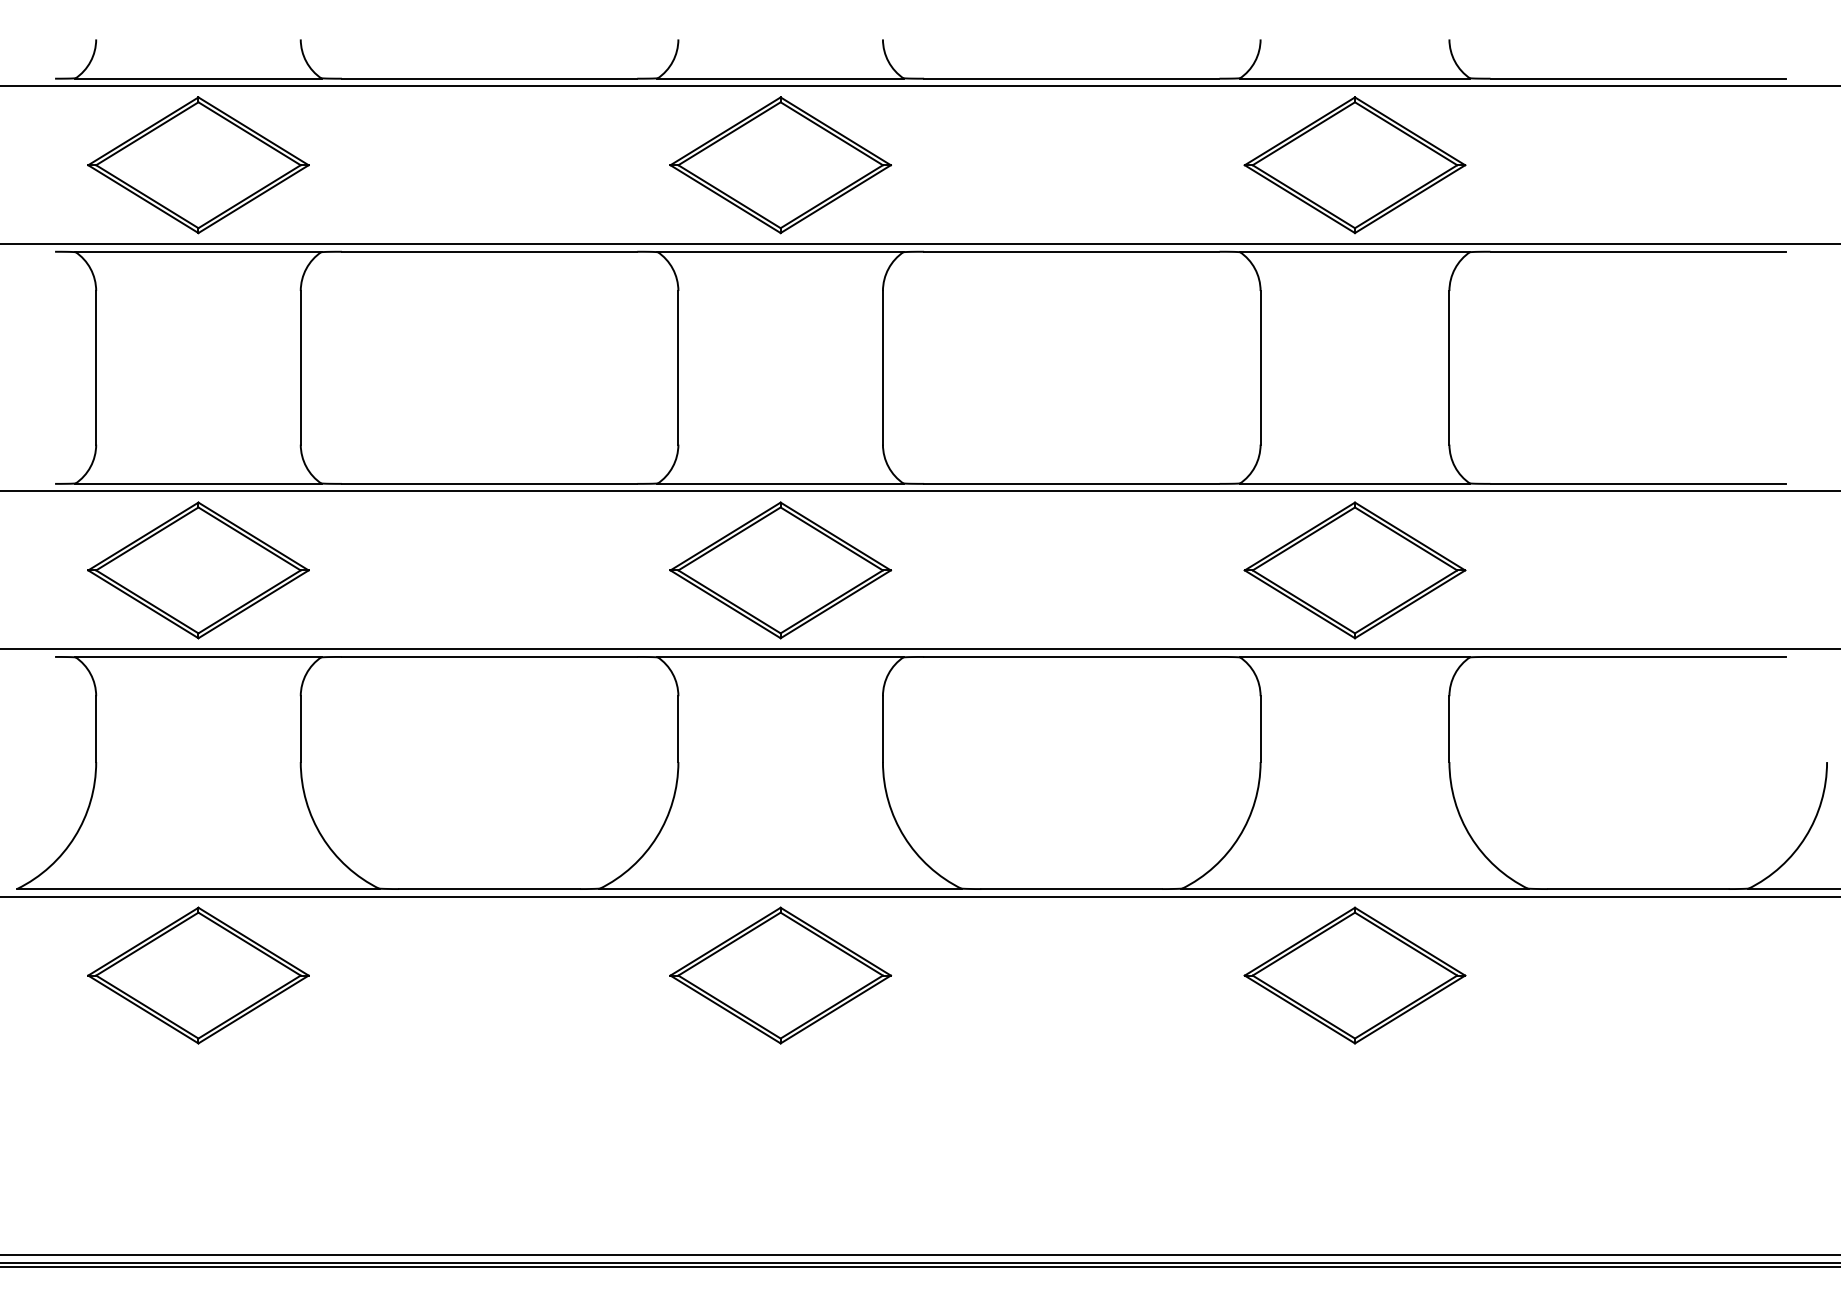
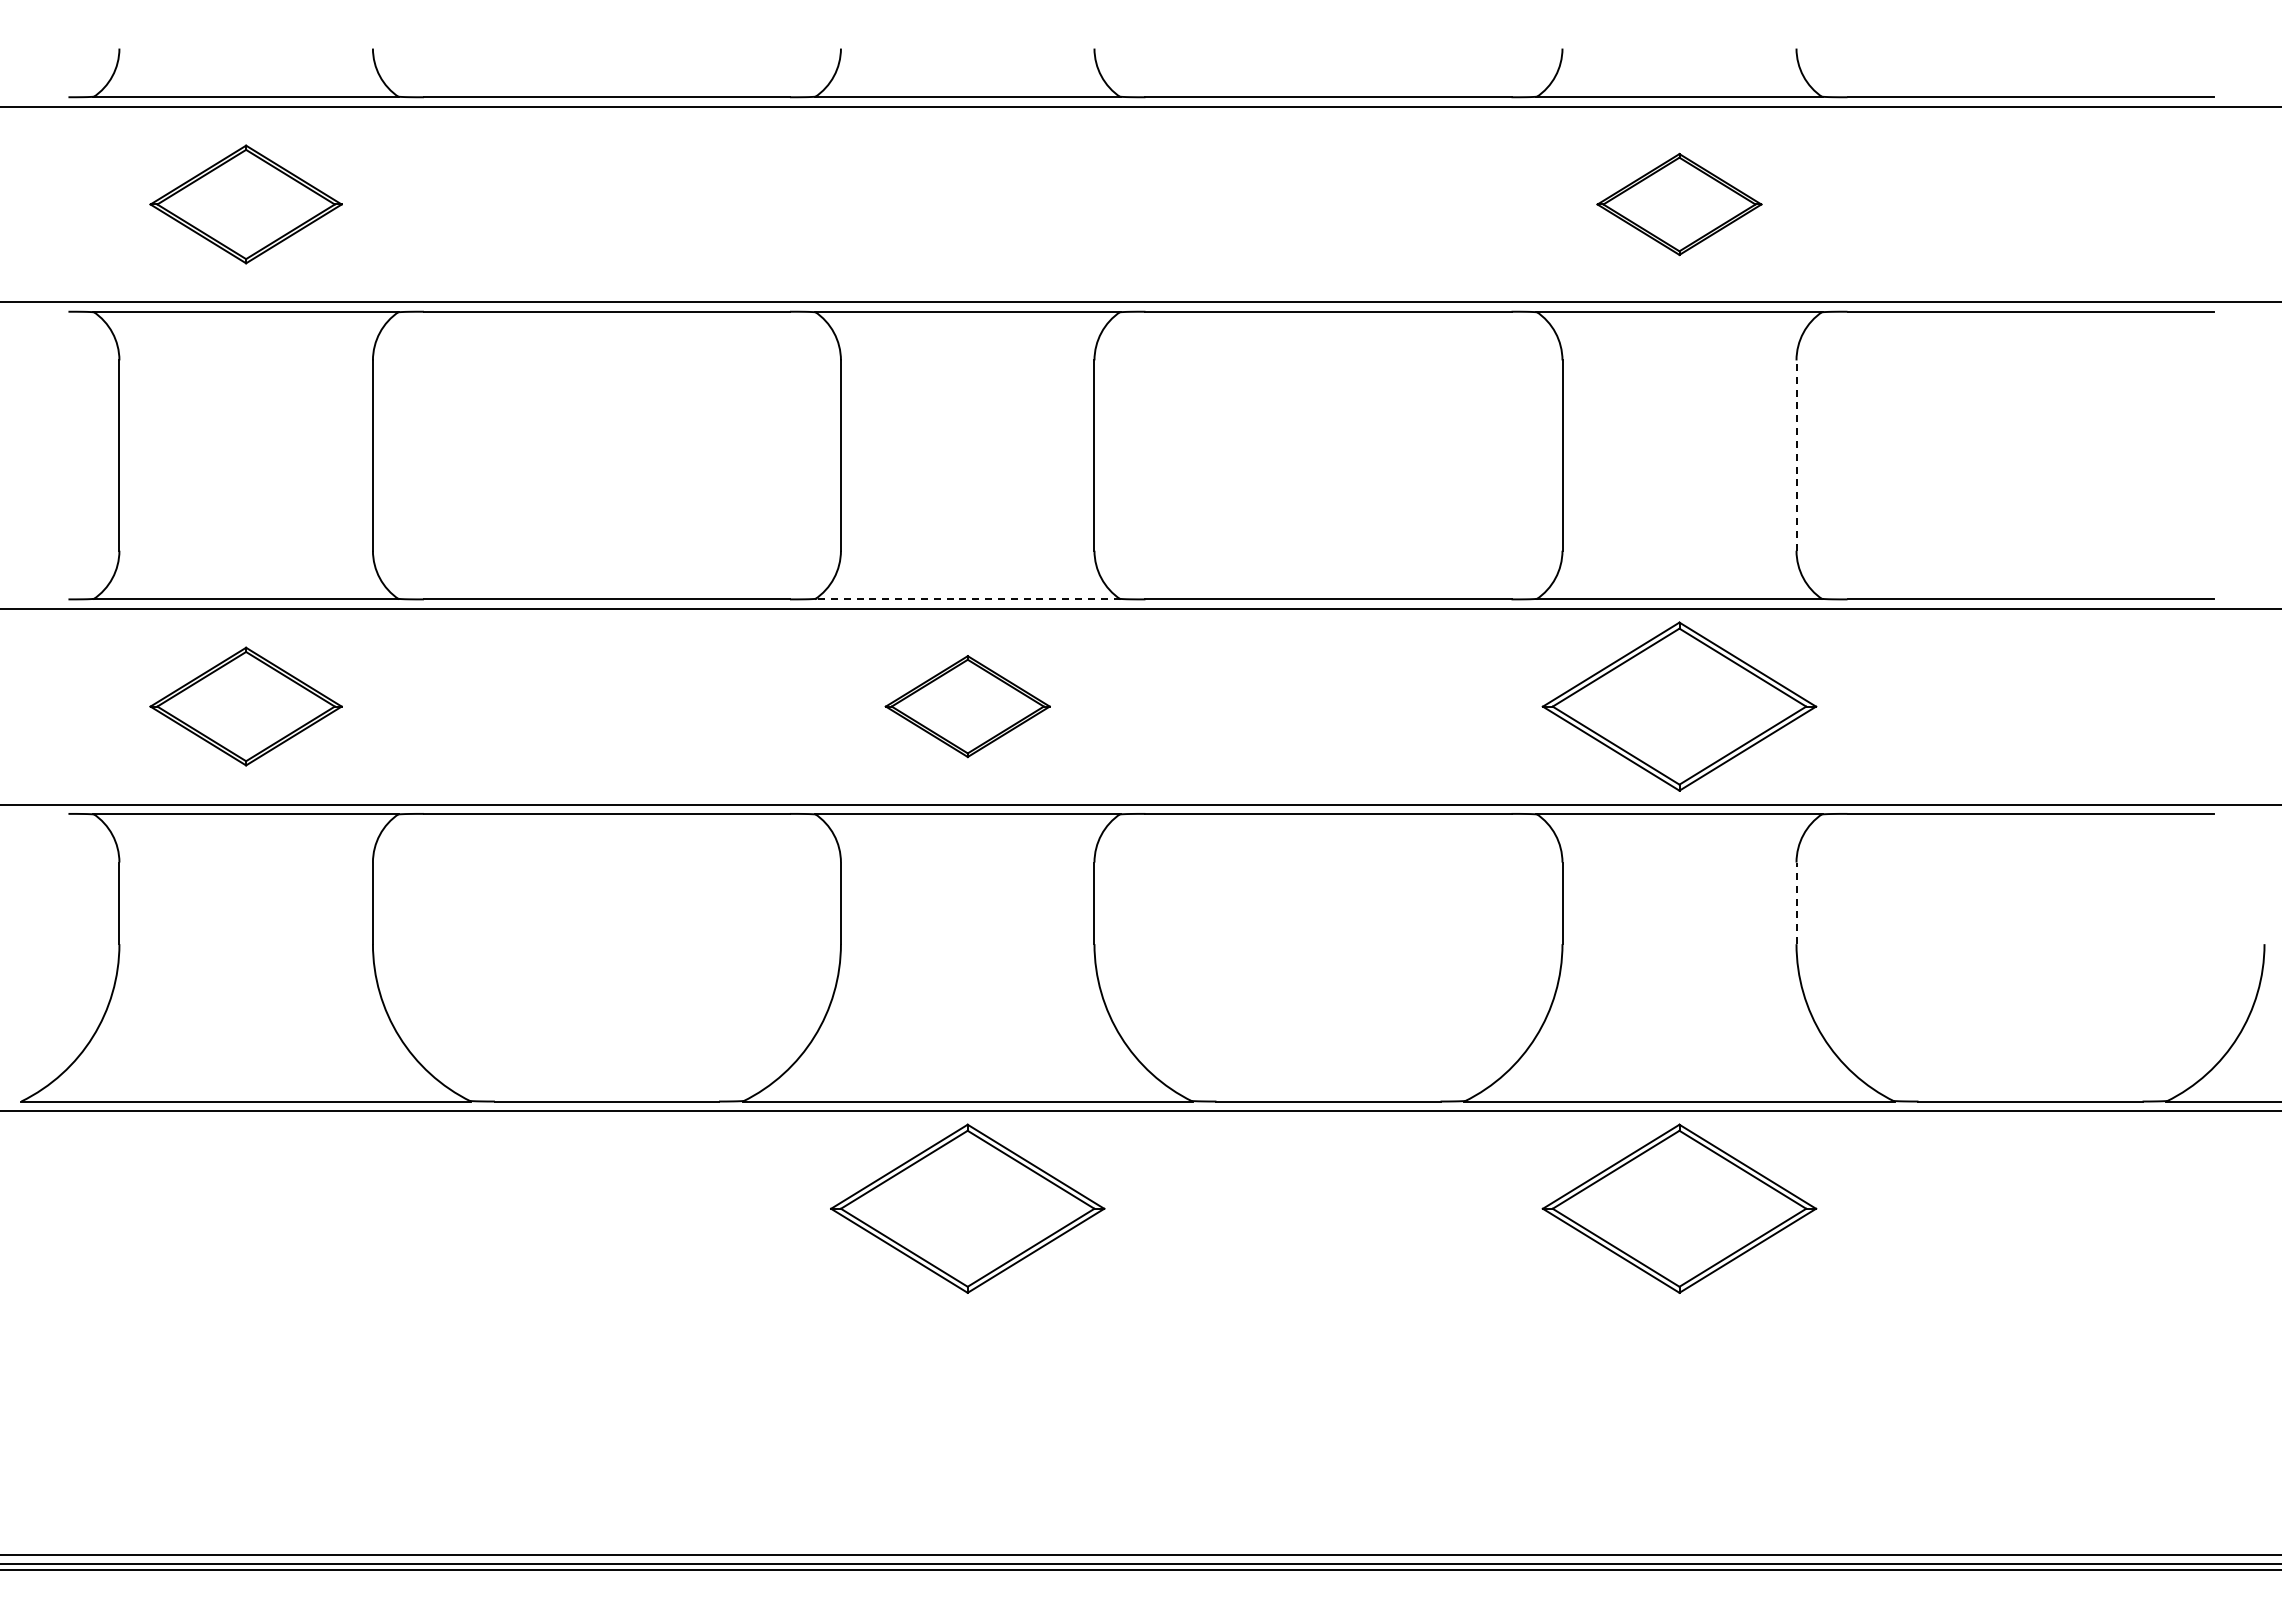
part: (197, 165) -> (245, 204), size x0.7
part: (780, 165) -> (967, 204), removed
part: (1355, 165) -> (1679, 204), size x0.6
line: (1449, 367) -> (1796, 455), solid -> dashed
line: (780, 483) -> (967, 599), solid -> dashed
part: (197, 570) -> (245, 706), size x0.7
part: (780, 570) -> (967, 706), size x0.6
line: (1449, 729) -> (1796, 903), solid -> dashed
part: (197, 975) -> (245, 1208), removed

